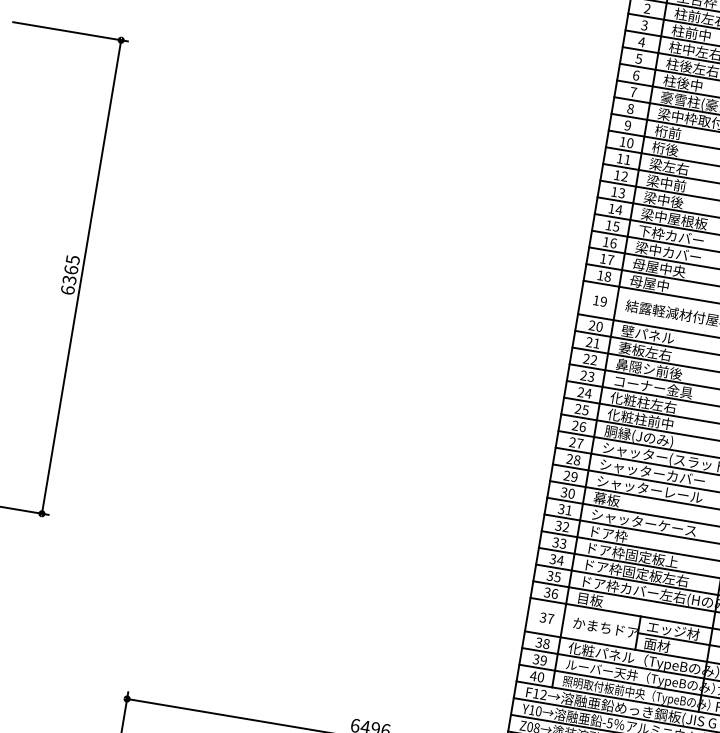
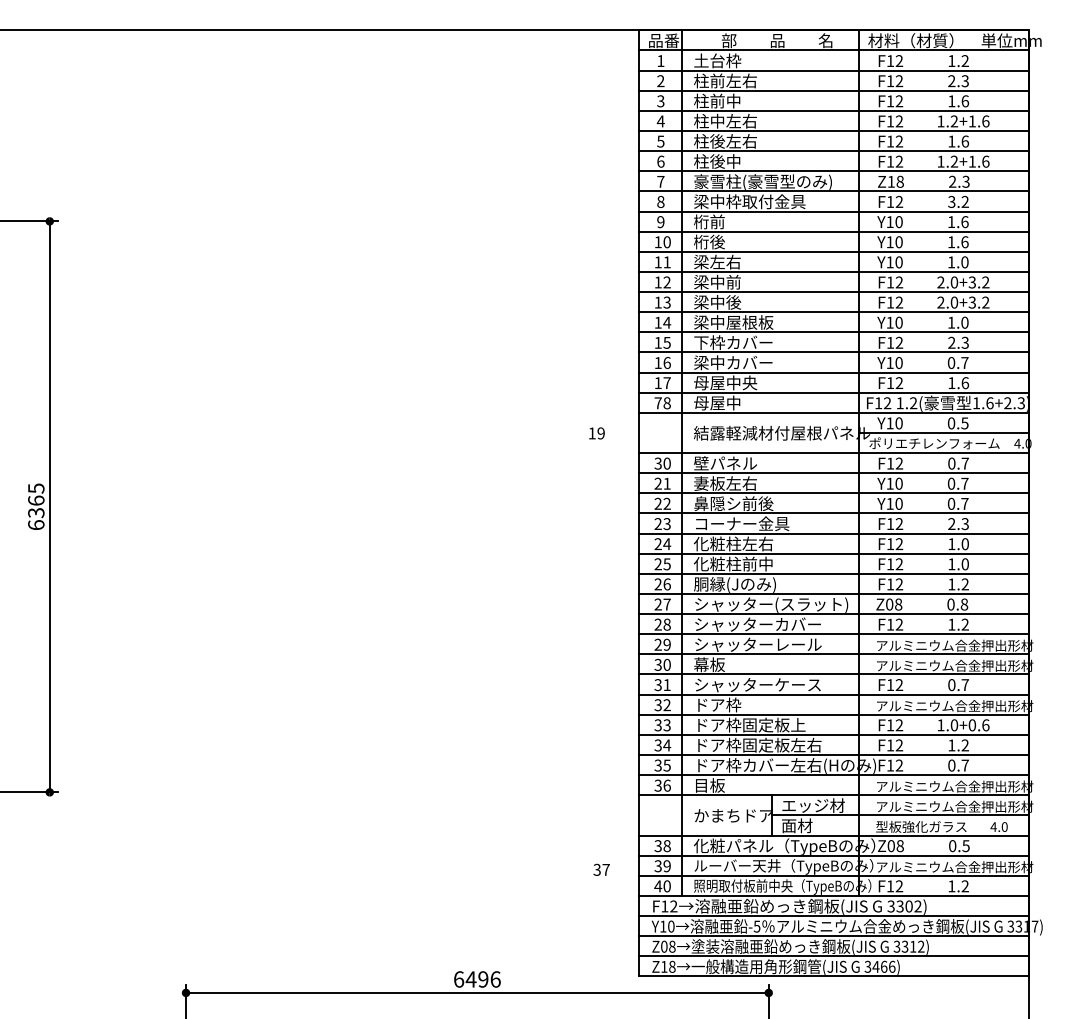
text: (599, 275) -> (657, 403), 18 -> 78
text: (599, 301) -> (596, 433), moved
text: (591, 325) -> (657, 463), 20 -> 30
text: (546, 617) -> (601, 869), moved

